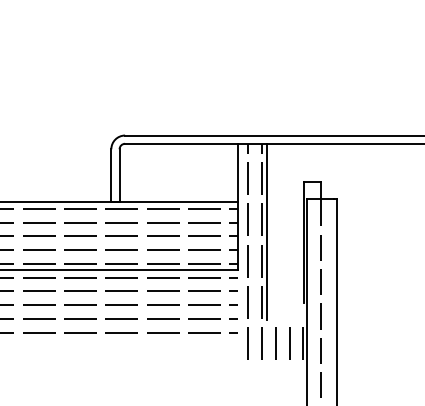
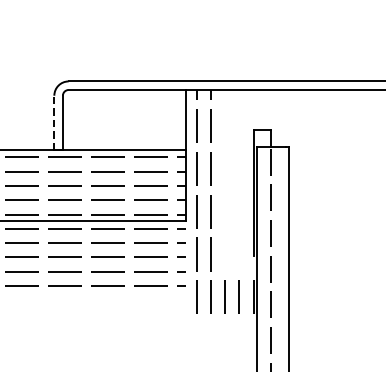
line: (111, 174) -> (54, 121), solid -> dashed
line: (266, 231) -> (215, 180), removed

